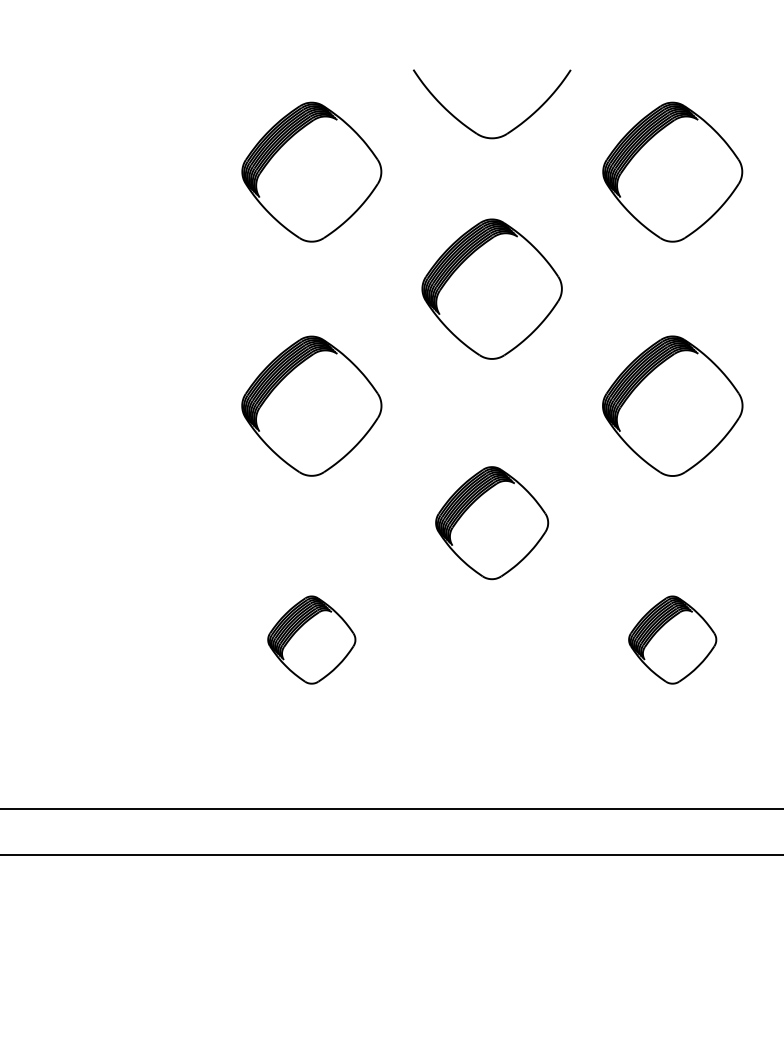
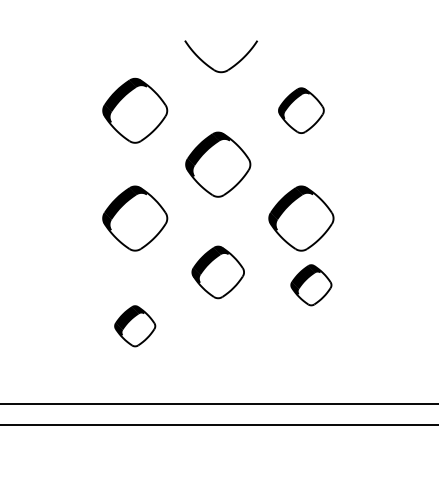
part: (473, 128) -> (212, 67), moved
part: (672, 171) -> (301, 110), size x0.7
part: (672, 640) -> (311, 285), moved

